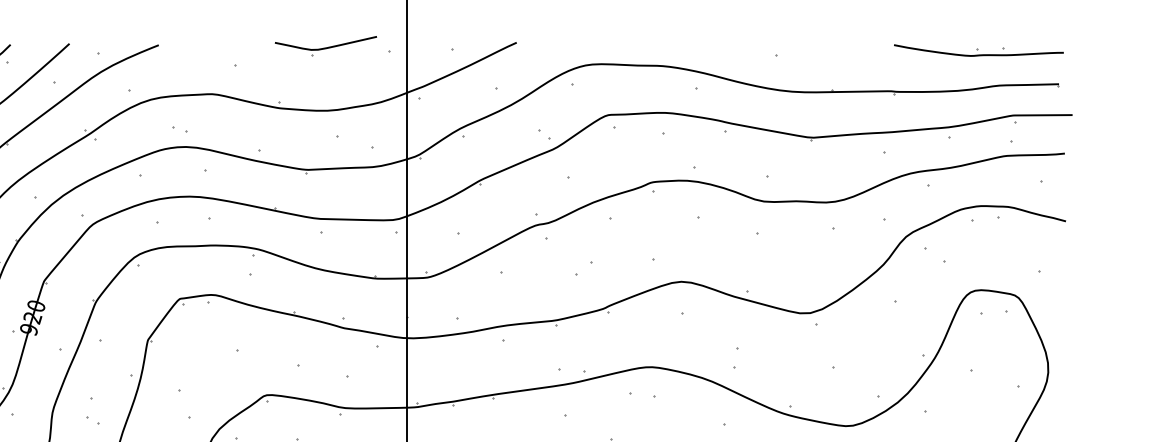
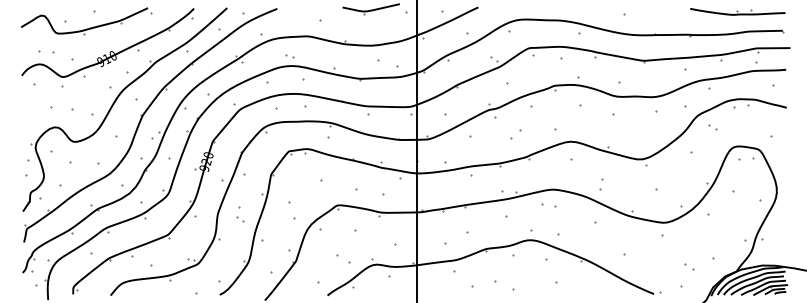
part: (933, 256) -> (712, 127), size x0.62

